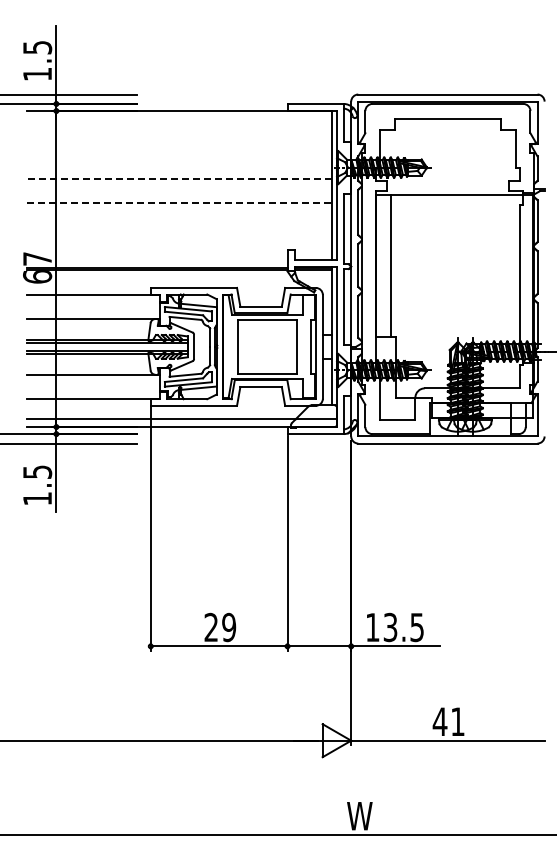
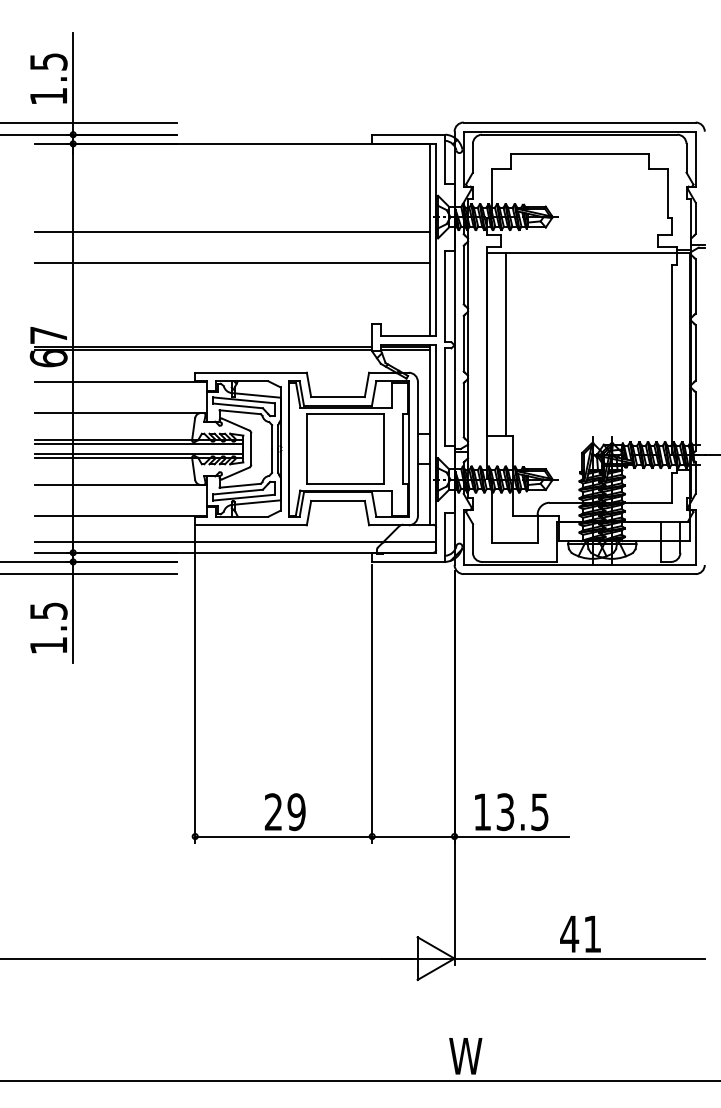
line: (179, 179) -> (232, 232), dashed -> solid
line: (179, 203) -> (232, 263), dashed -> solid

